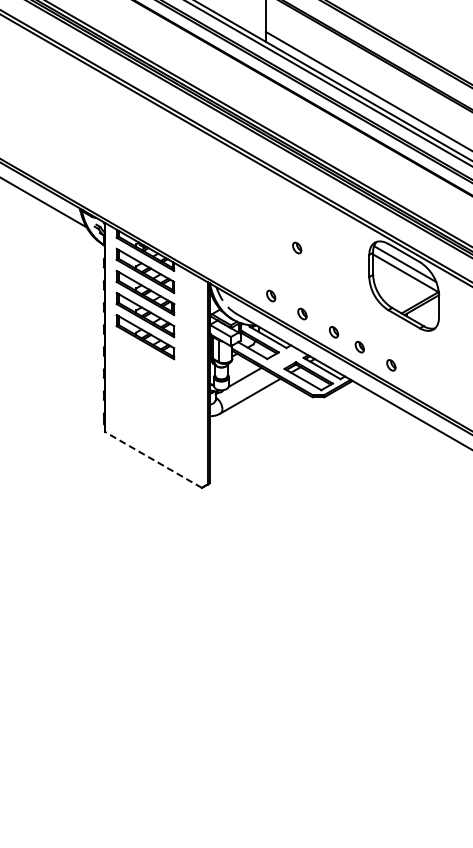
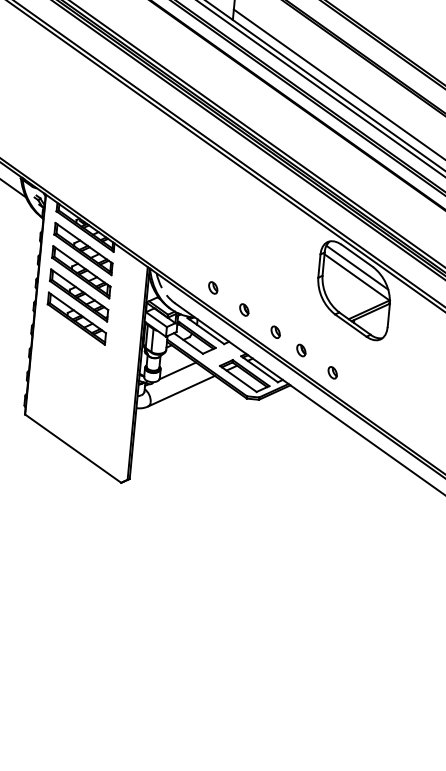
part: (297, 247) -> (245, 239), removed
line: (153, 460) -> (73, 449), dashed -> solid

